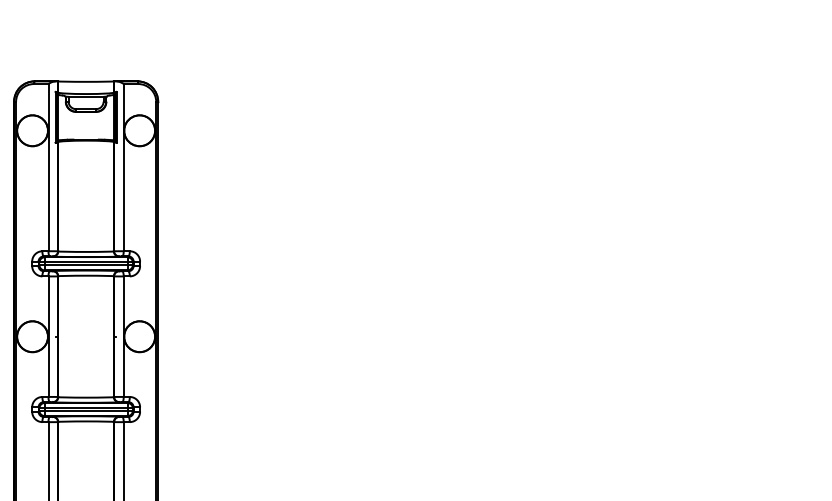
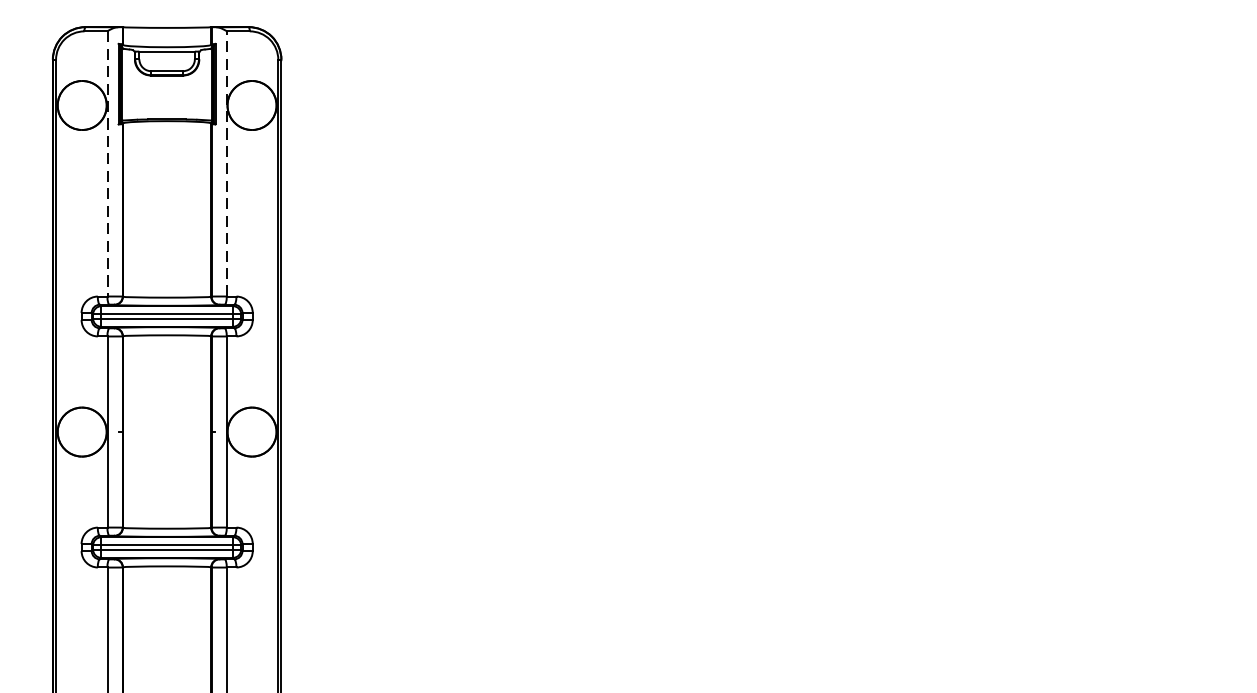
line: (48, 167) -> (107, 163), solid -> dashed
line: (123, 167) -> (226, 163), solid -> dashed

